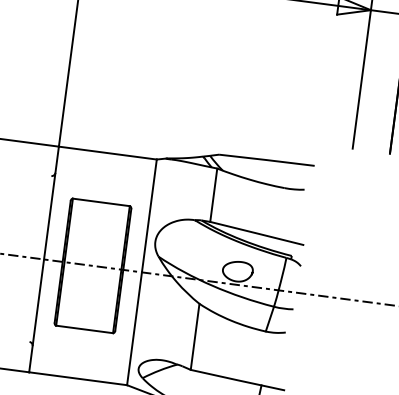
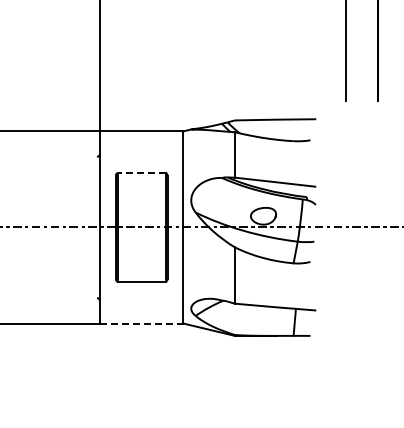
line: (101, 202) -> (141, 173), solid -> dashed
line: (77, 378) -> (141, 323), solid -> dashed

